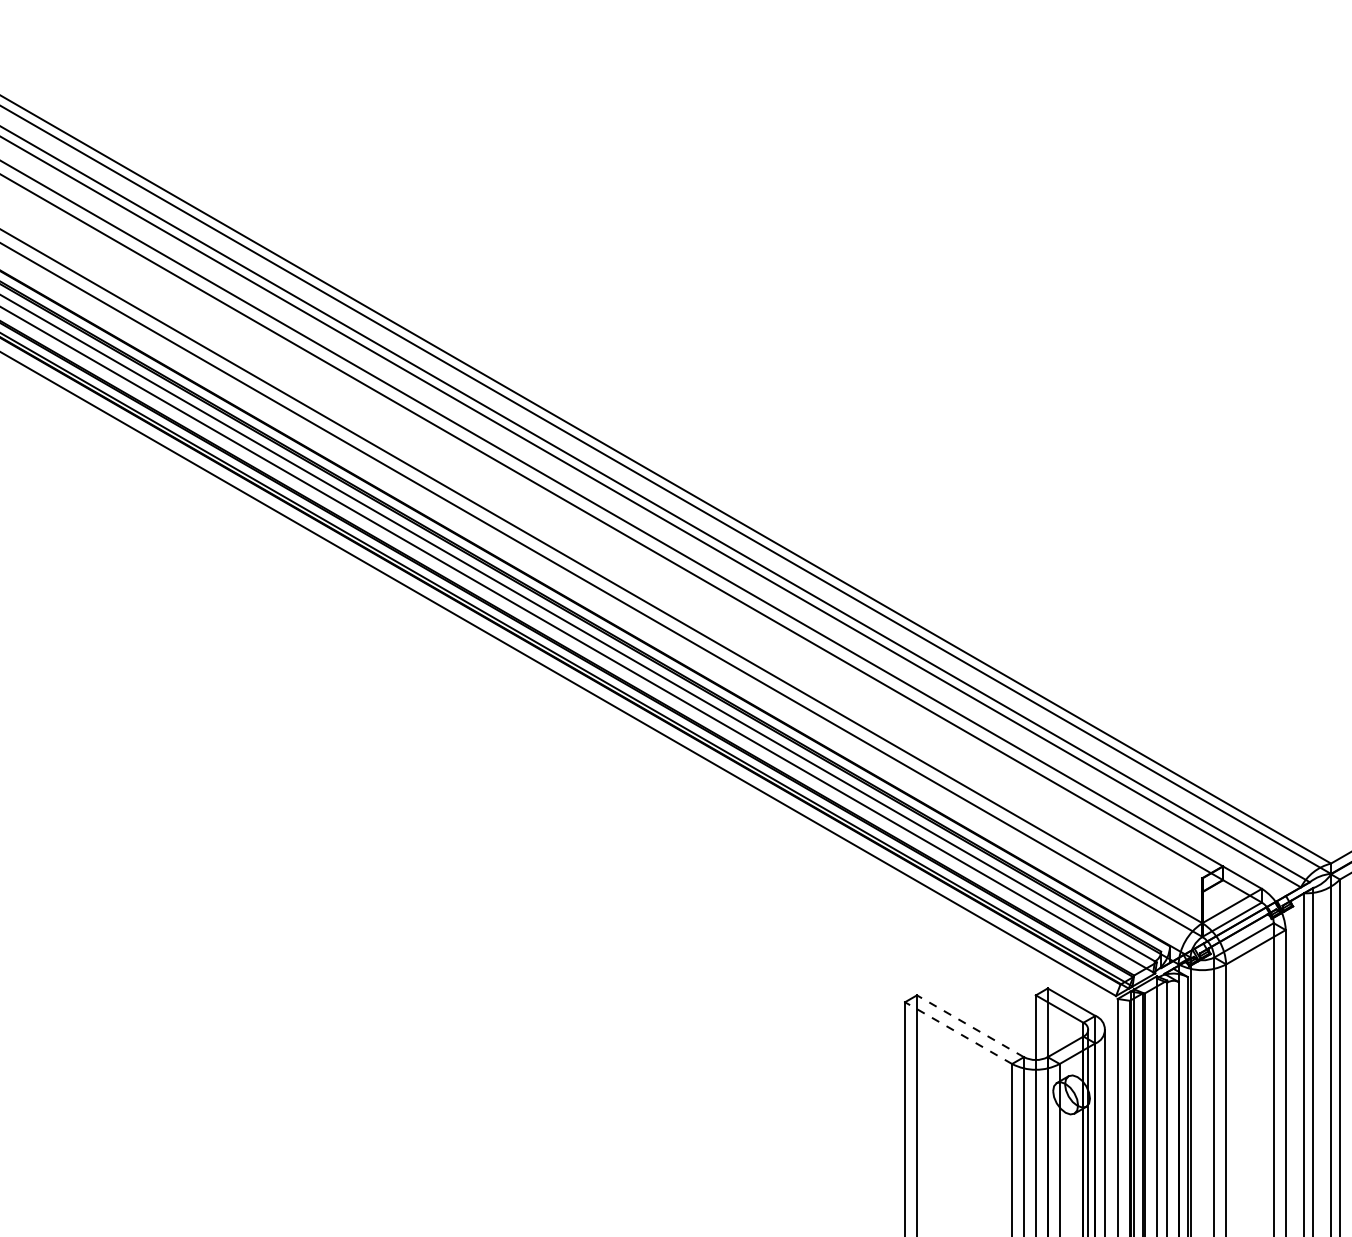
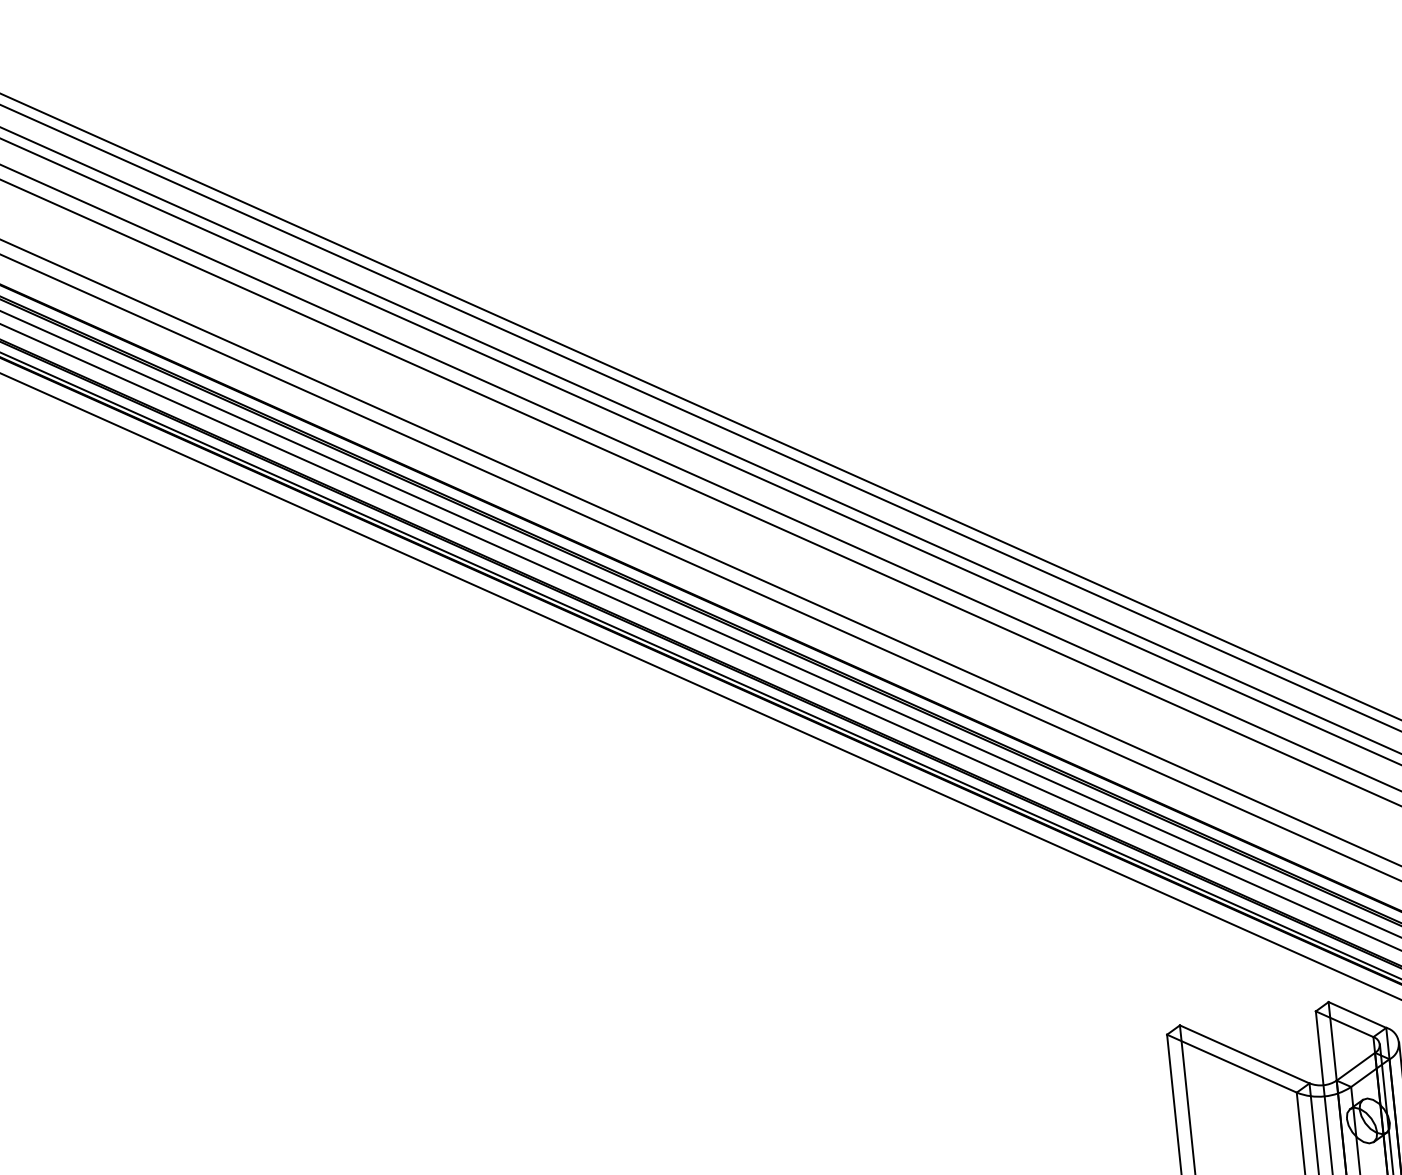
line: (970, 1026) -> (1244, 1054), dashed -> solid
line: (958, 1033) -> (1231, 1064), dashed -> solid

